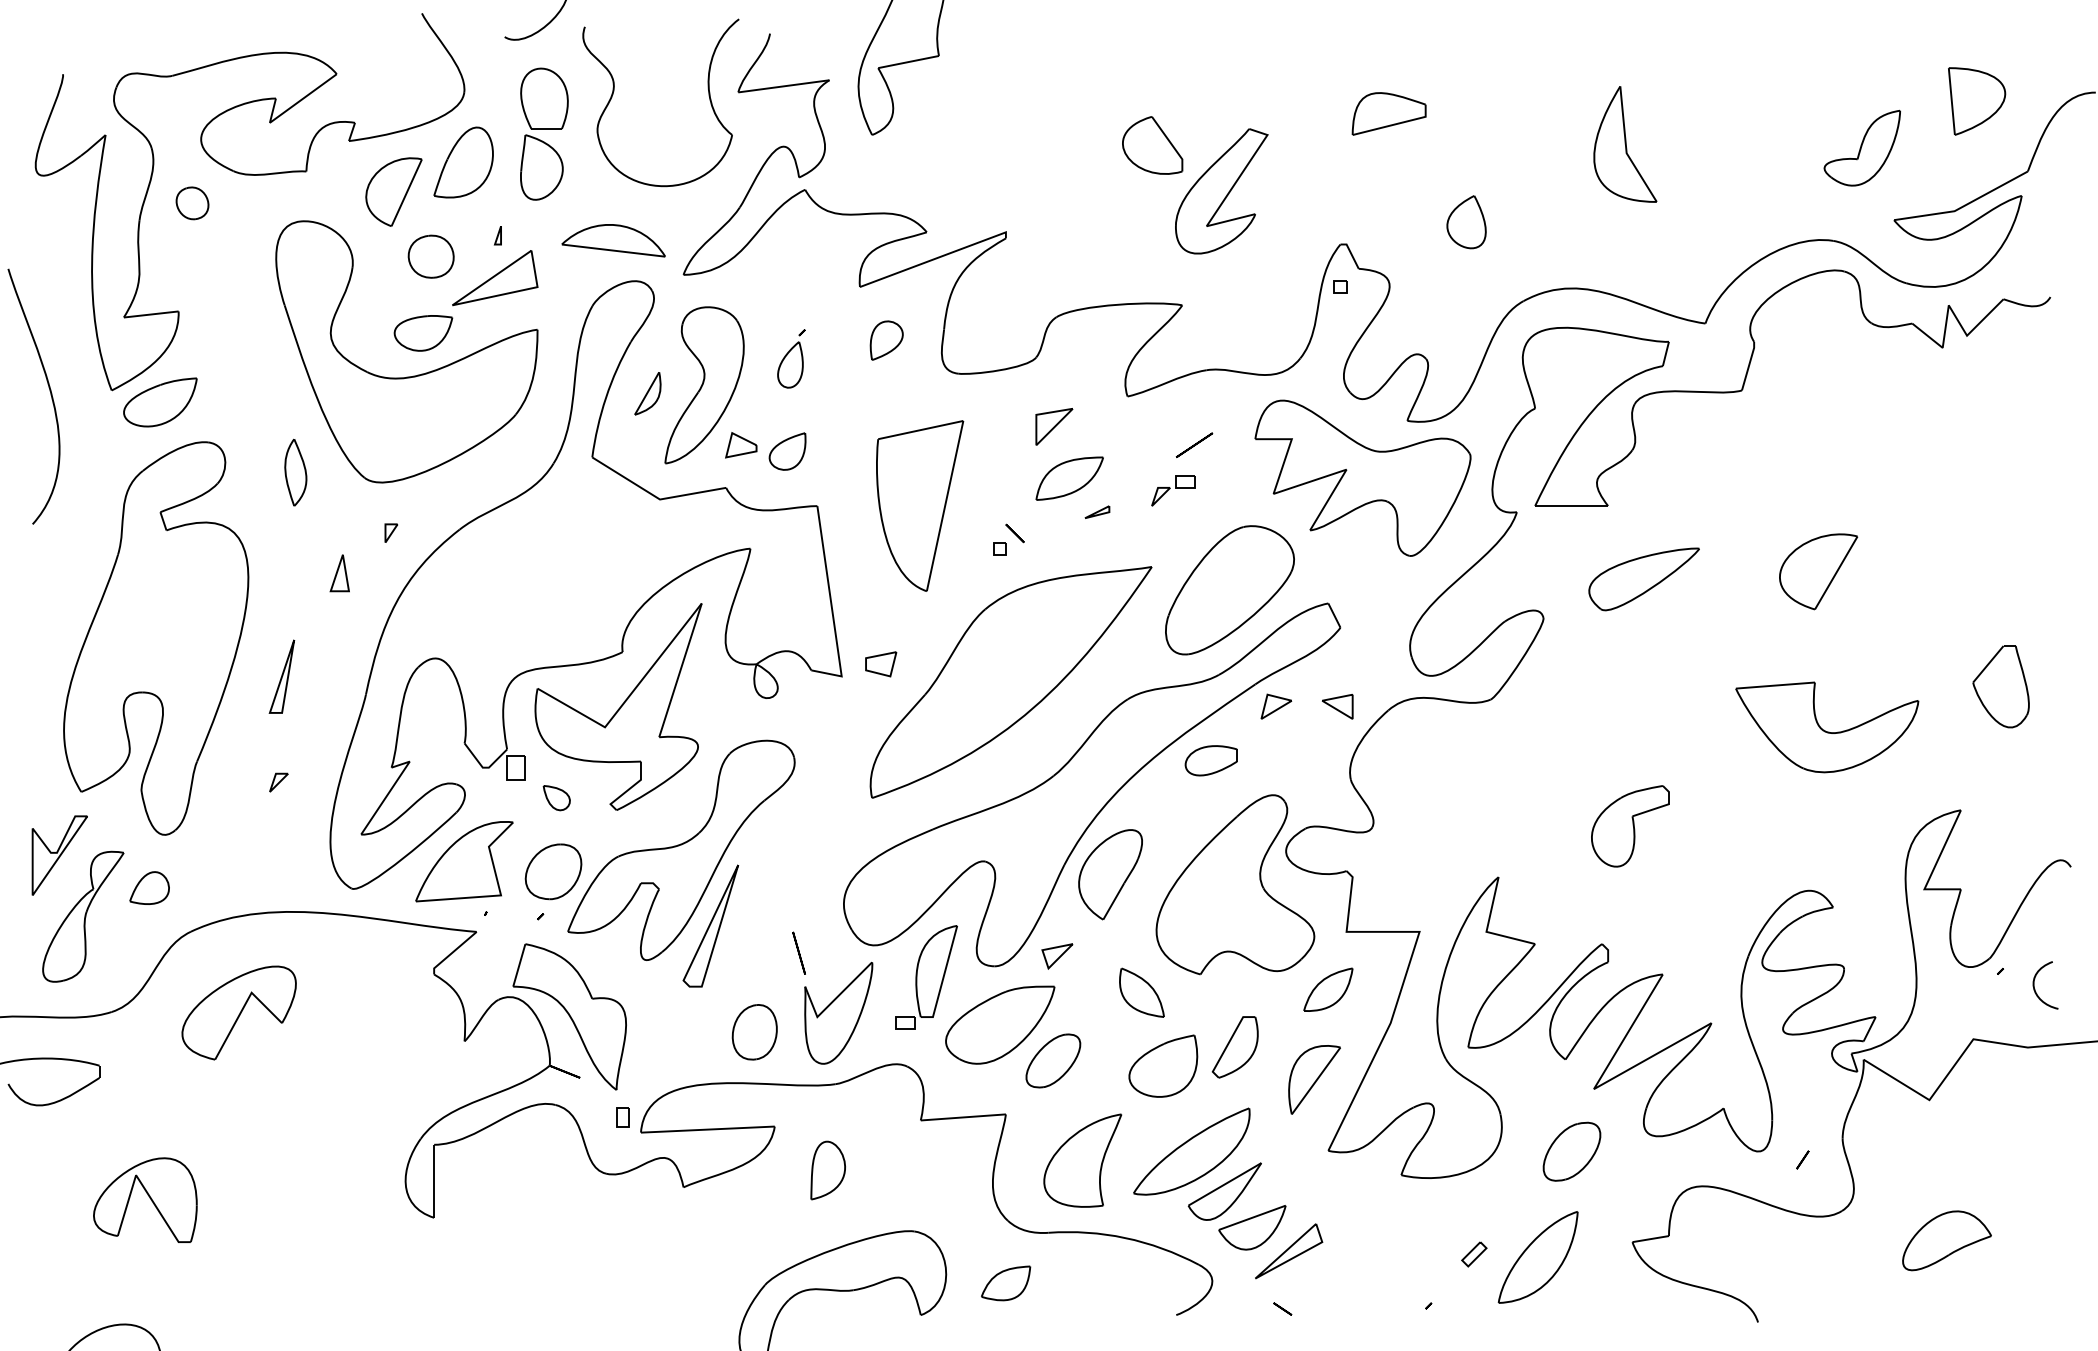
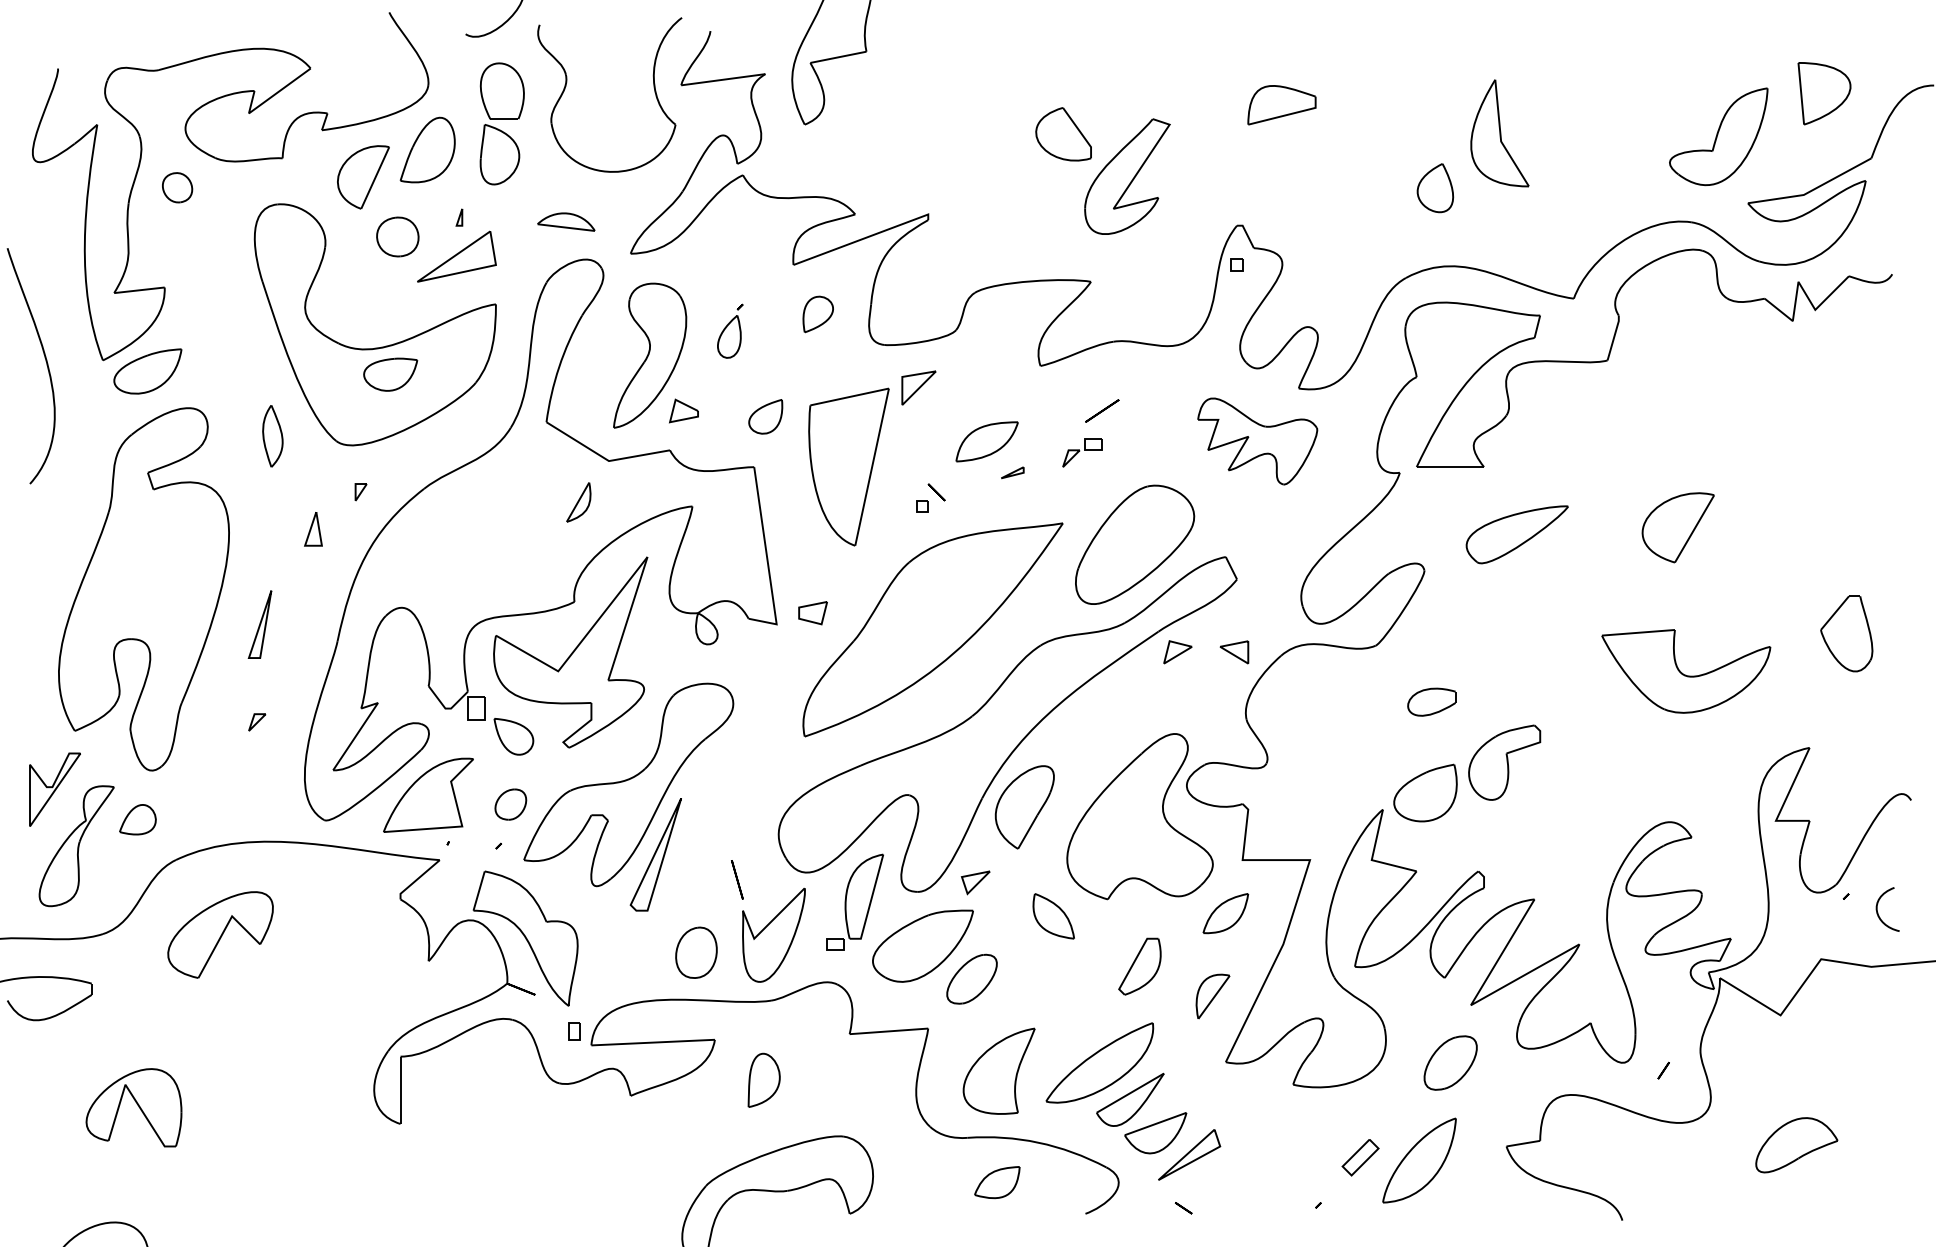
part: (1862, 147) -> (1718, 136), size x1.4
part: (1466, 222) -> (1435, 188), moved
part: (613, 239) -> (566, 221), size x0.6
part: (423, 333) -> (390, 374), moved
part: (647, 393) -> (578, 502), moved
part: (1053, 426) -> (918, 387), moved
part: (787, 451) -> (765, 416), moved
part: (1362, 478) -> (1257, 441), size x0.6
part: (1210, 760) -> (1431, 701), moved
part: (556, 797) -> (513, 736), size x1.6
part: (553, 871) -> (510, 804), size x0.6
part: (1163, 1065) -> (1425, 792), moved
part: (1313, 1079) -> (1212, 996), size x0.7
part: (1474, 1254) -> (1360, 1157), size x1.6
part: (1006, 1283) -> (997, 1182), moved

